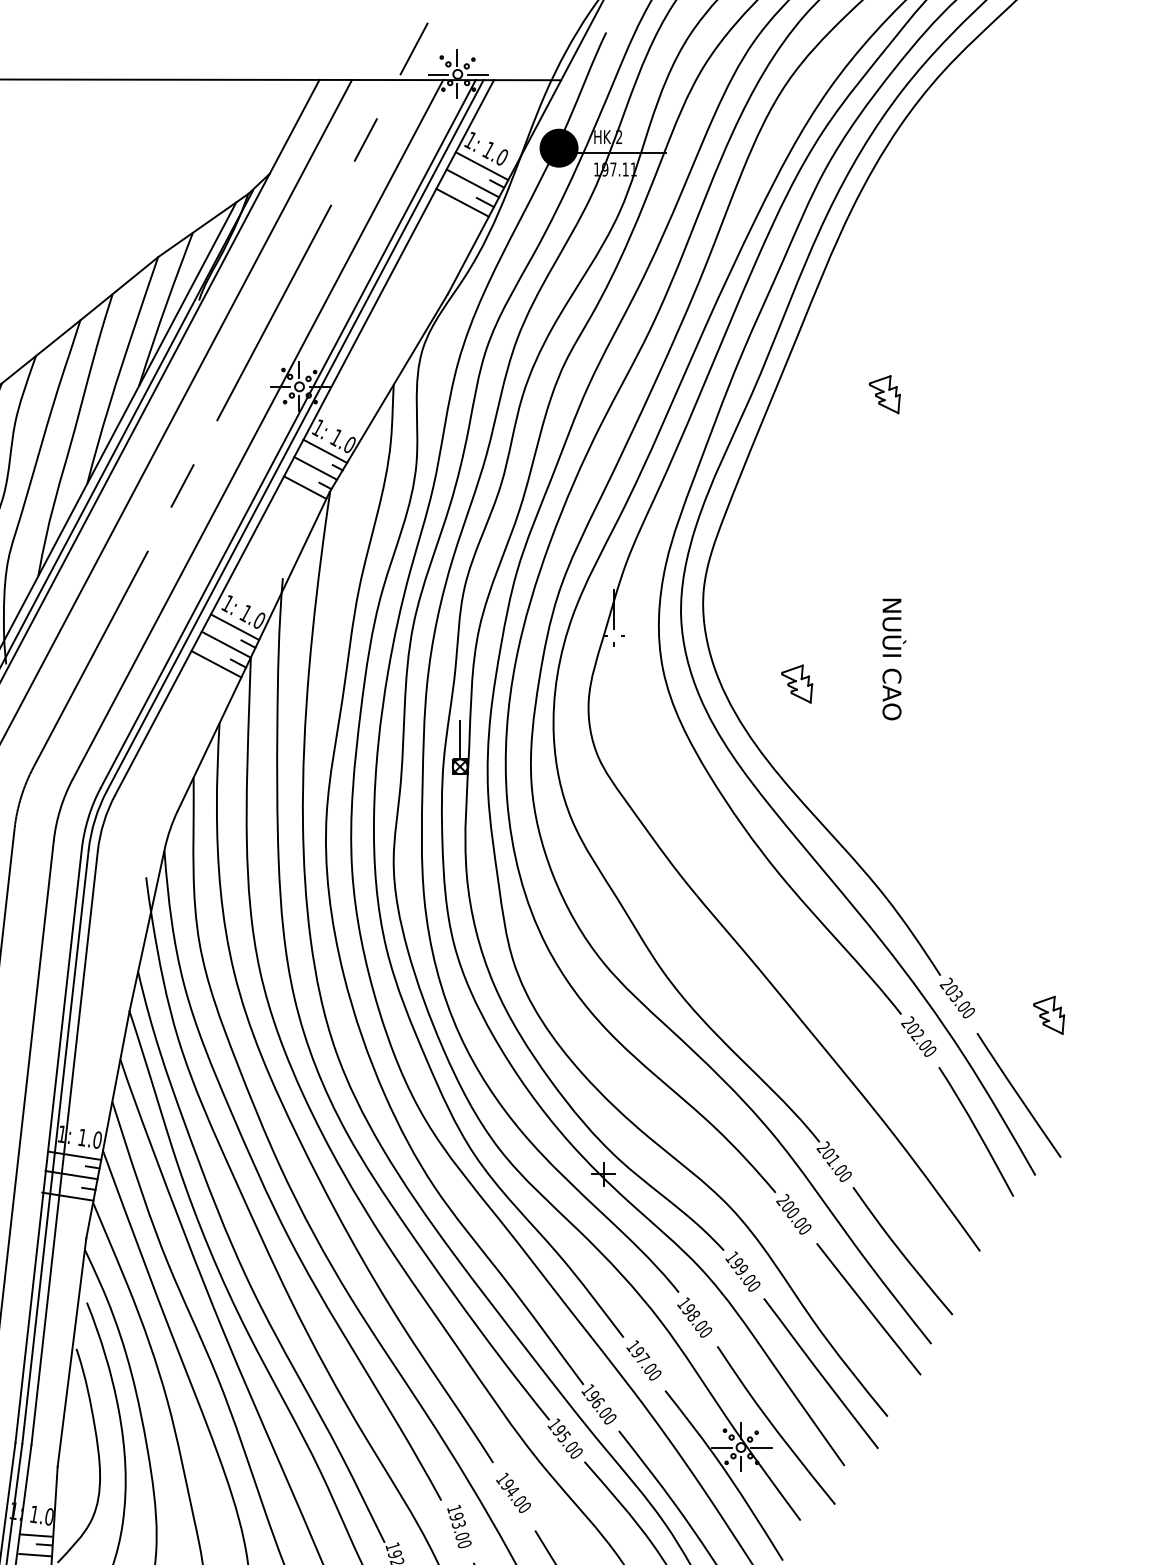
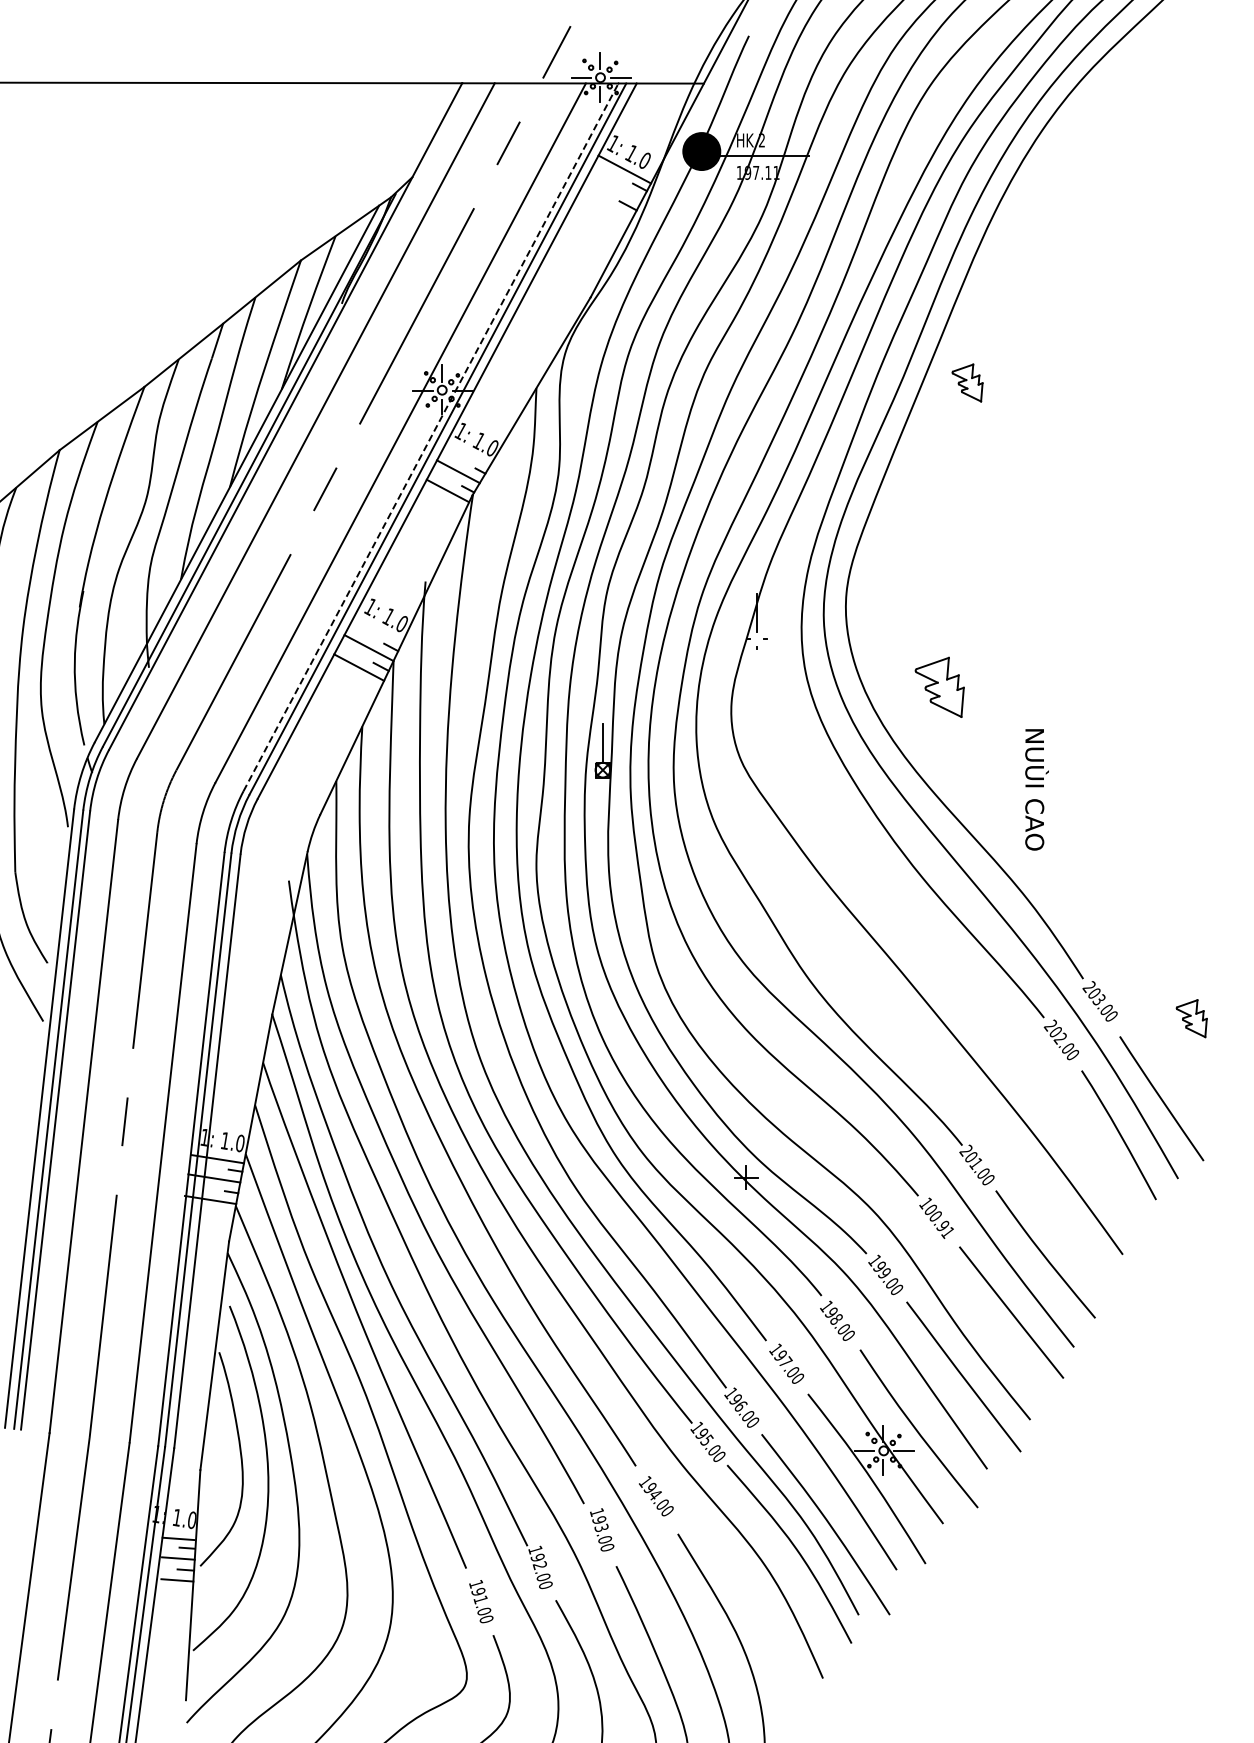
line: (472, 183) -> (615, 186), removed
line: (462, 203) -> (605, 206), removed
part: (884, 394) -> (967, 382), moved
line: (288, 433) -> (431, 436), solid -> dashed
line: (324, 451) -> (467, 454), removed
line: (234, 627) -> (377, 630), removed
text: (893, 659) -> (1036, 789), moved
part: (796, 684) -> (939, 687), size x1.6
text: (793, 1214) -> (936, 1217), 200.00 -> 100.91

